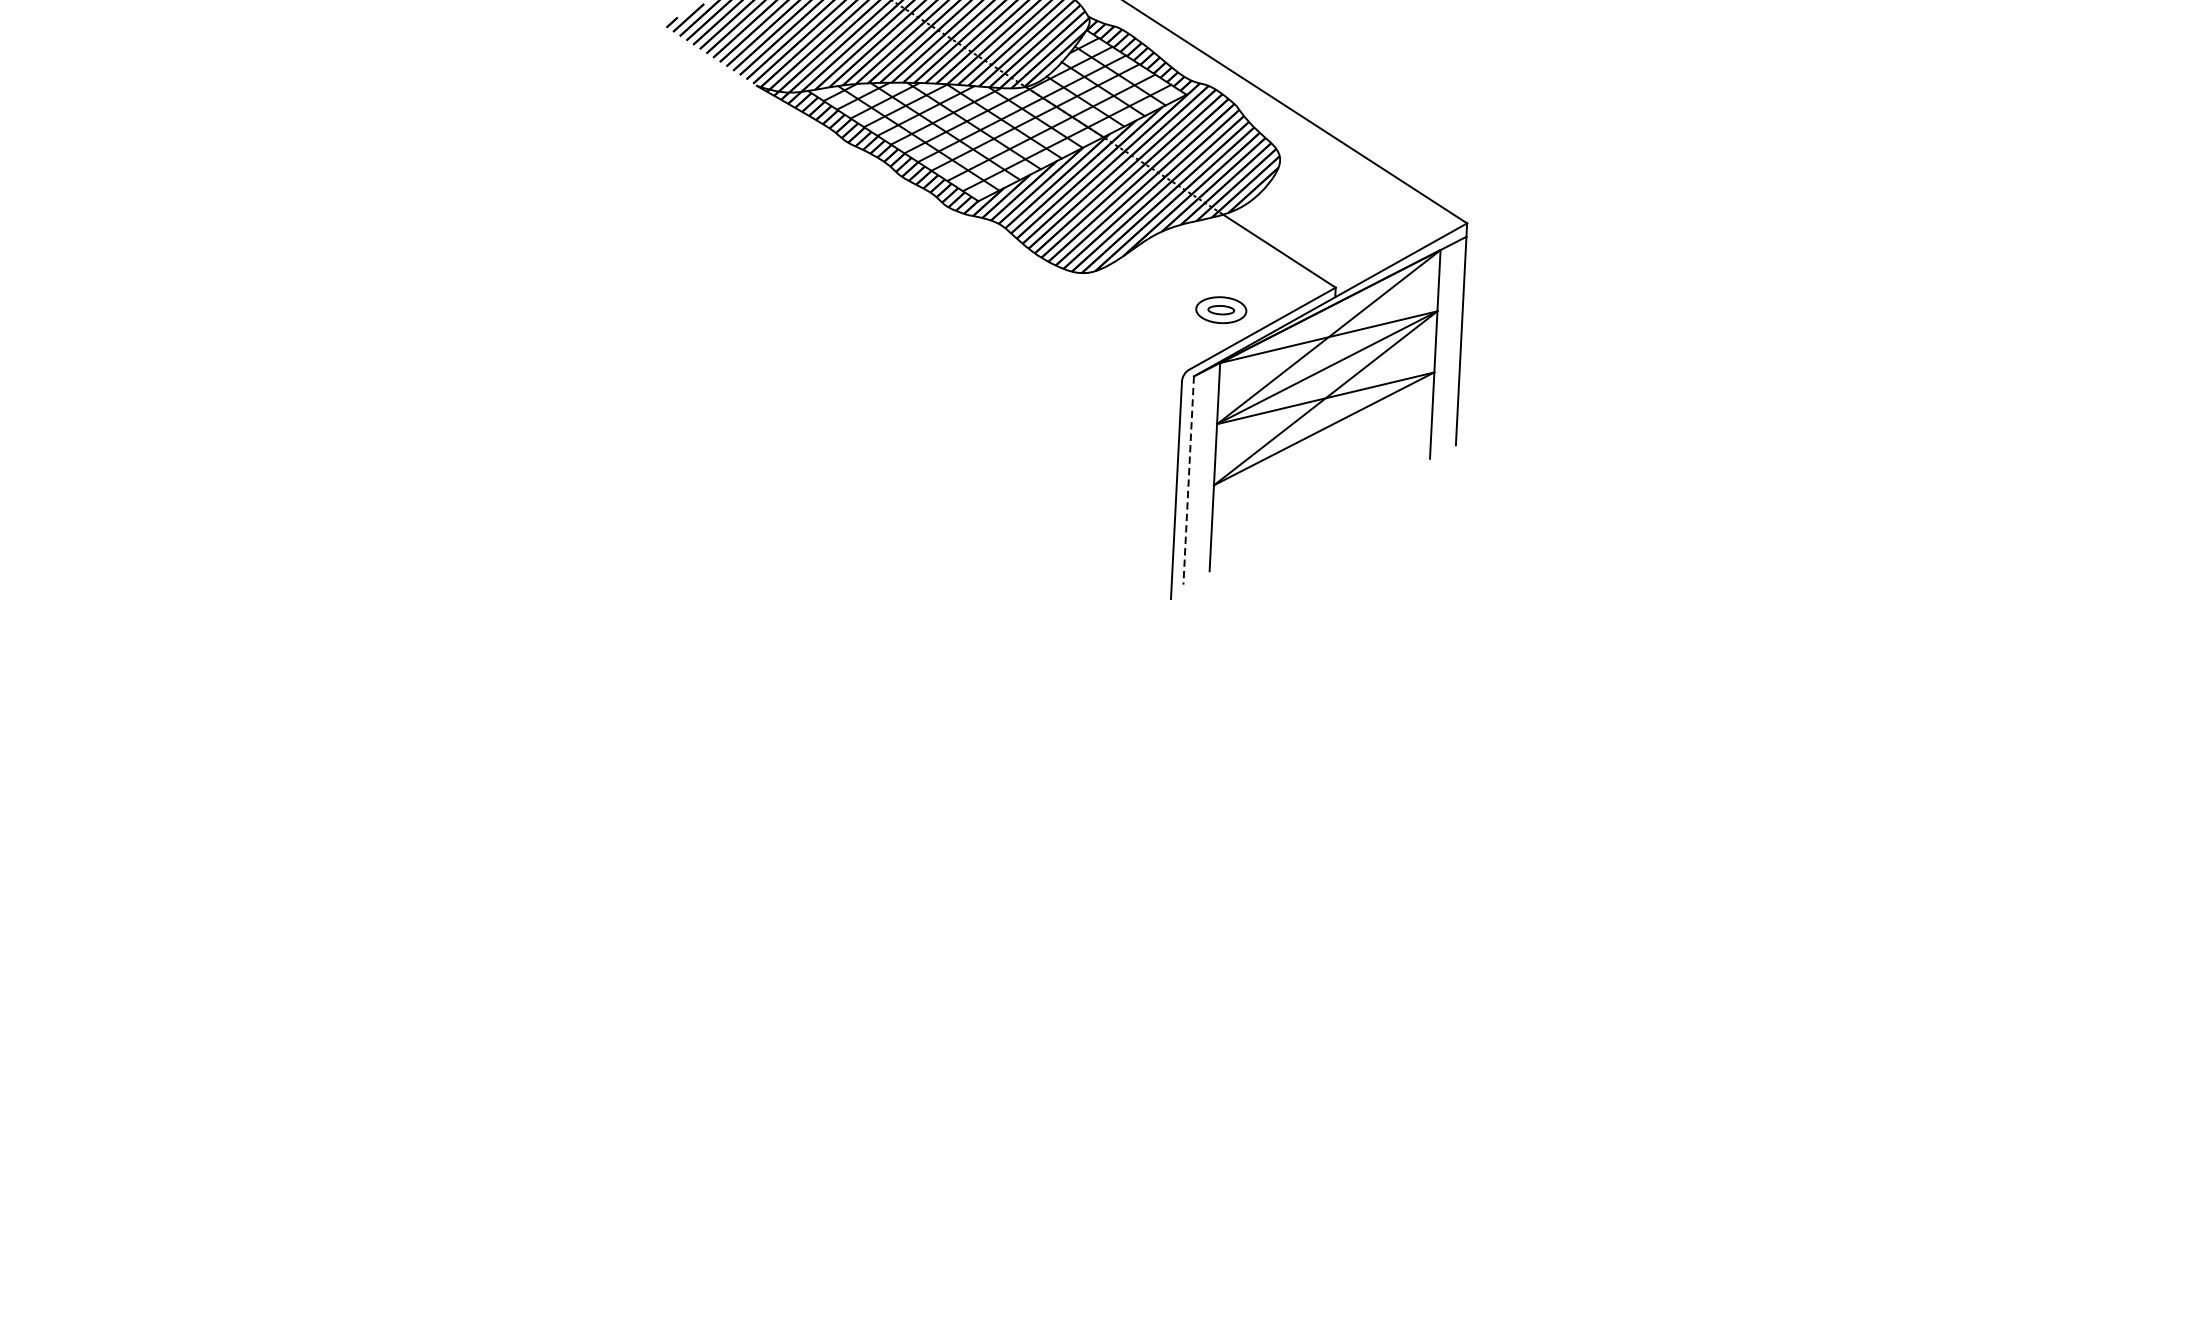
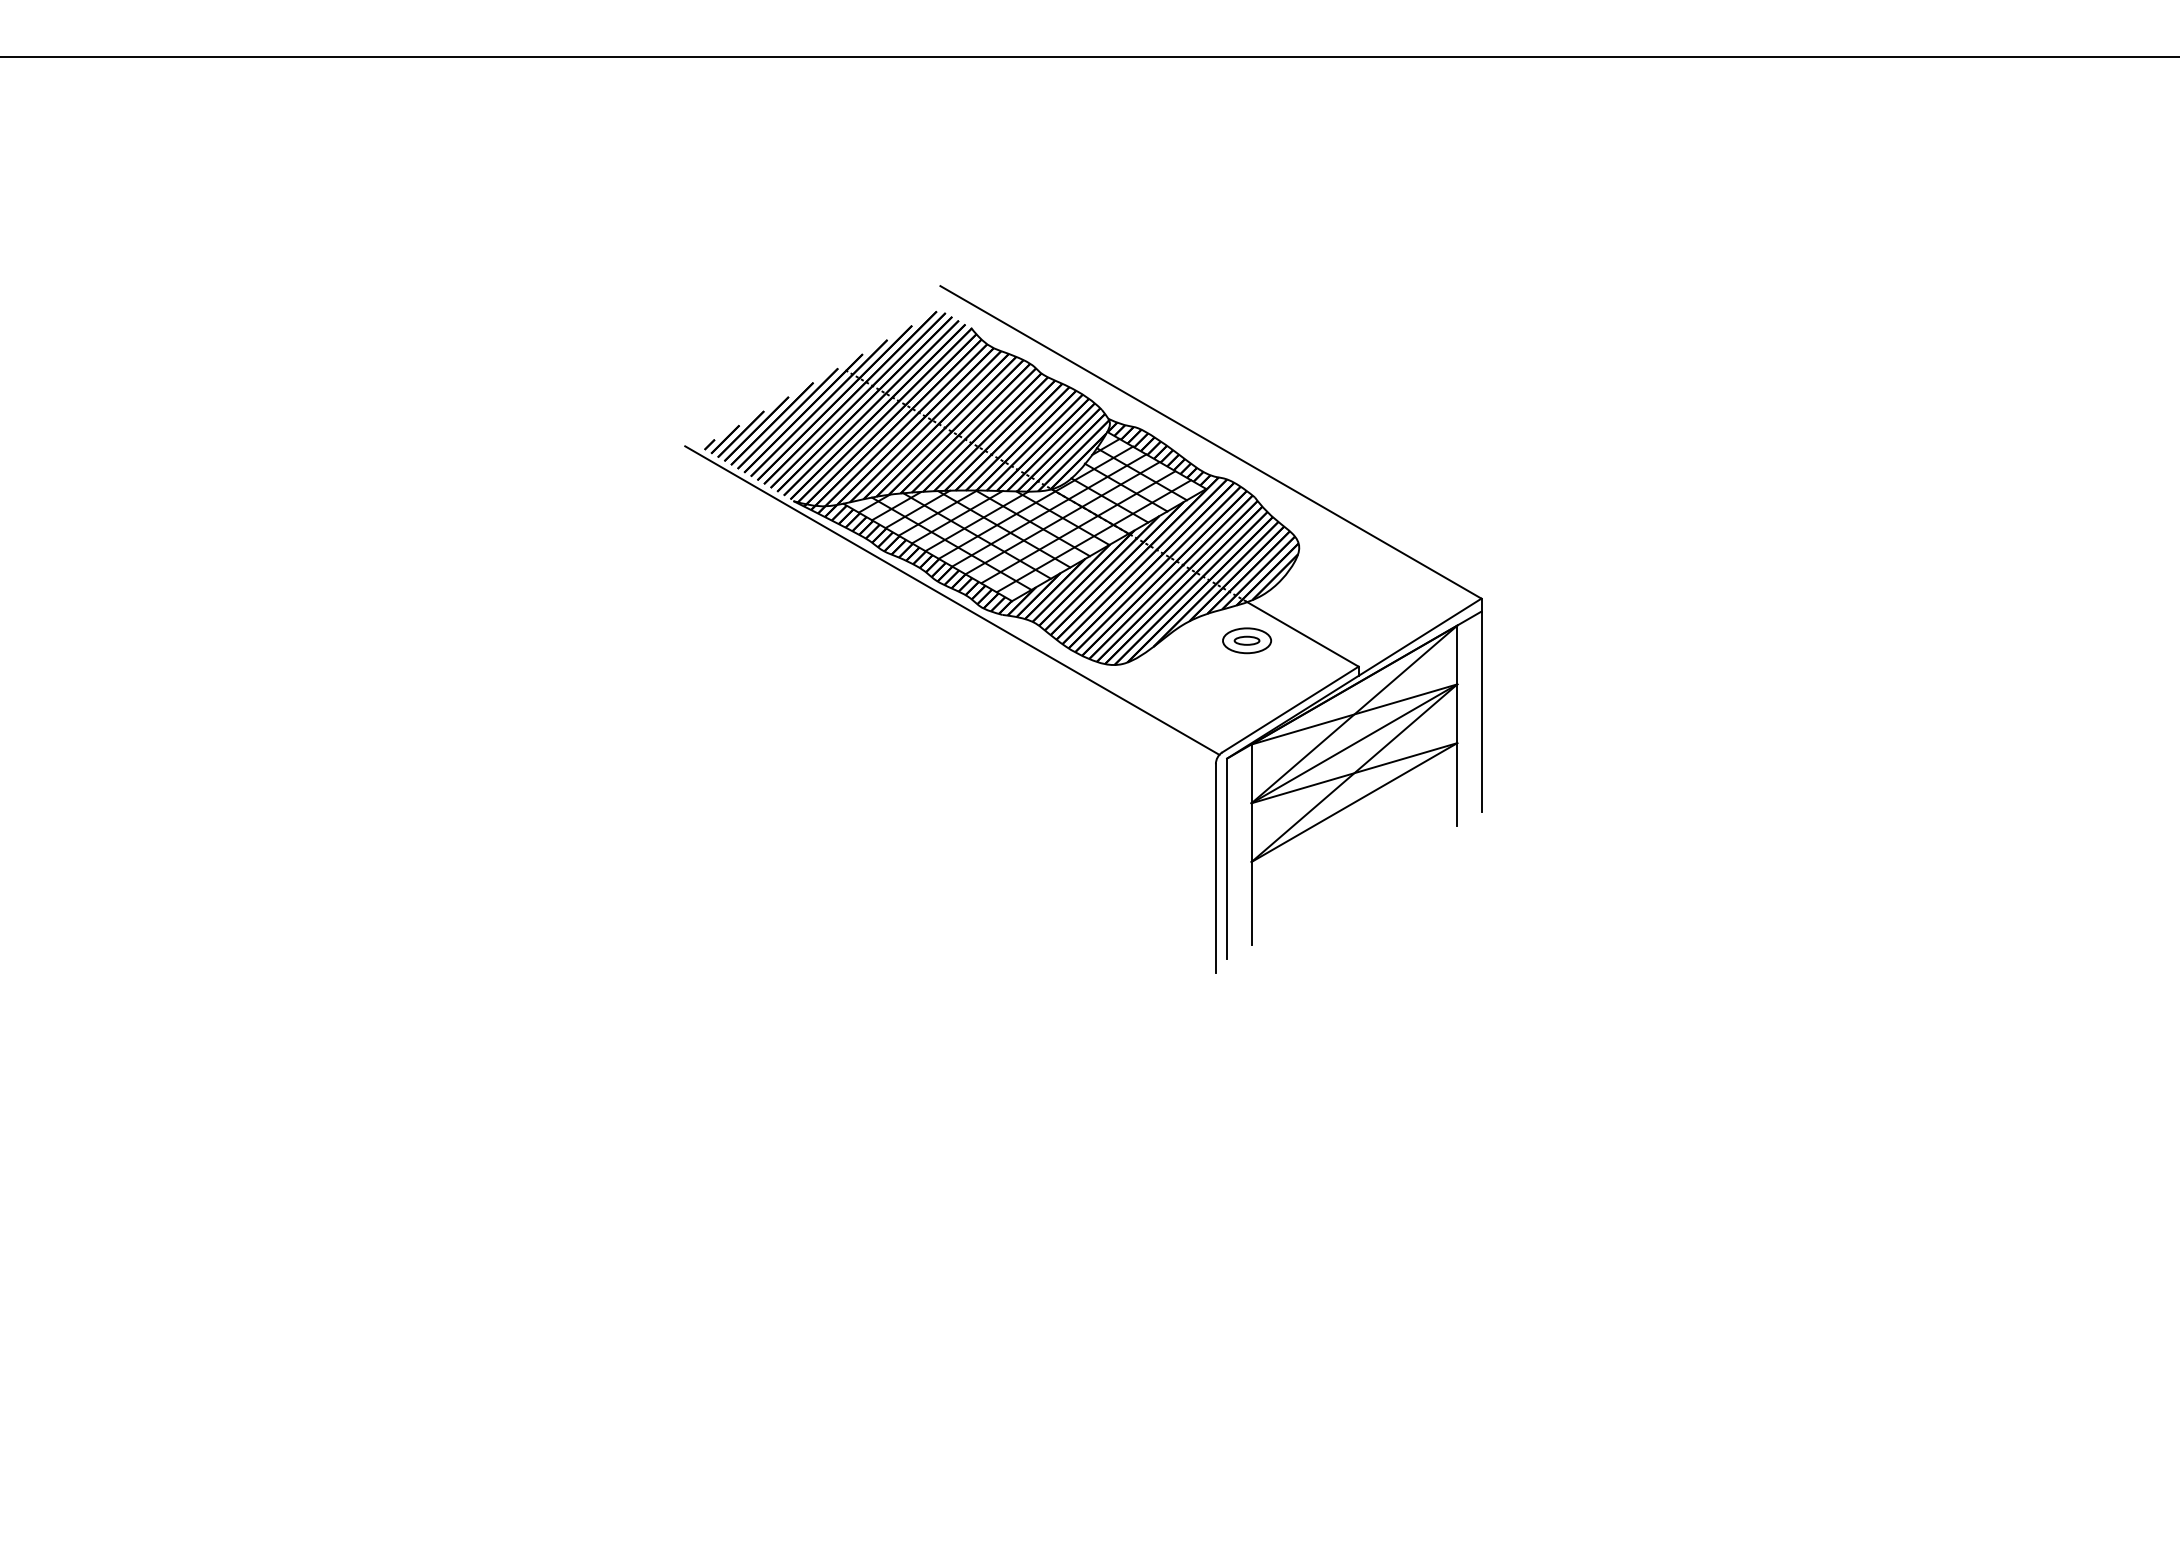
line: (916, 197) -> (952, 600), added
part: (1221, 309) -> (1247, 640), moved
line: (1189, 481) -> (1227, 859), dashed -> solid

